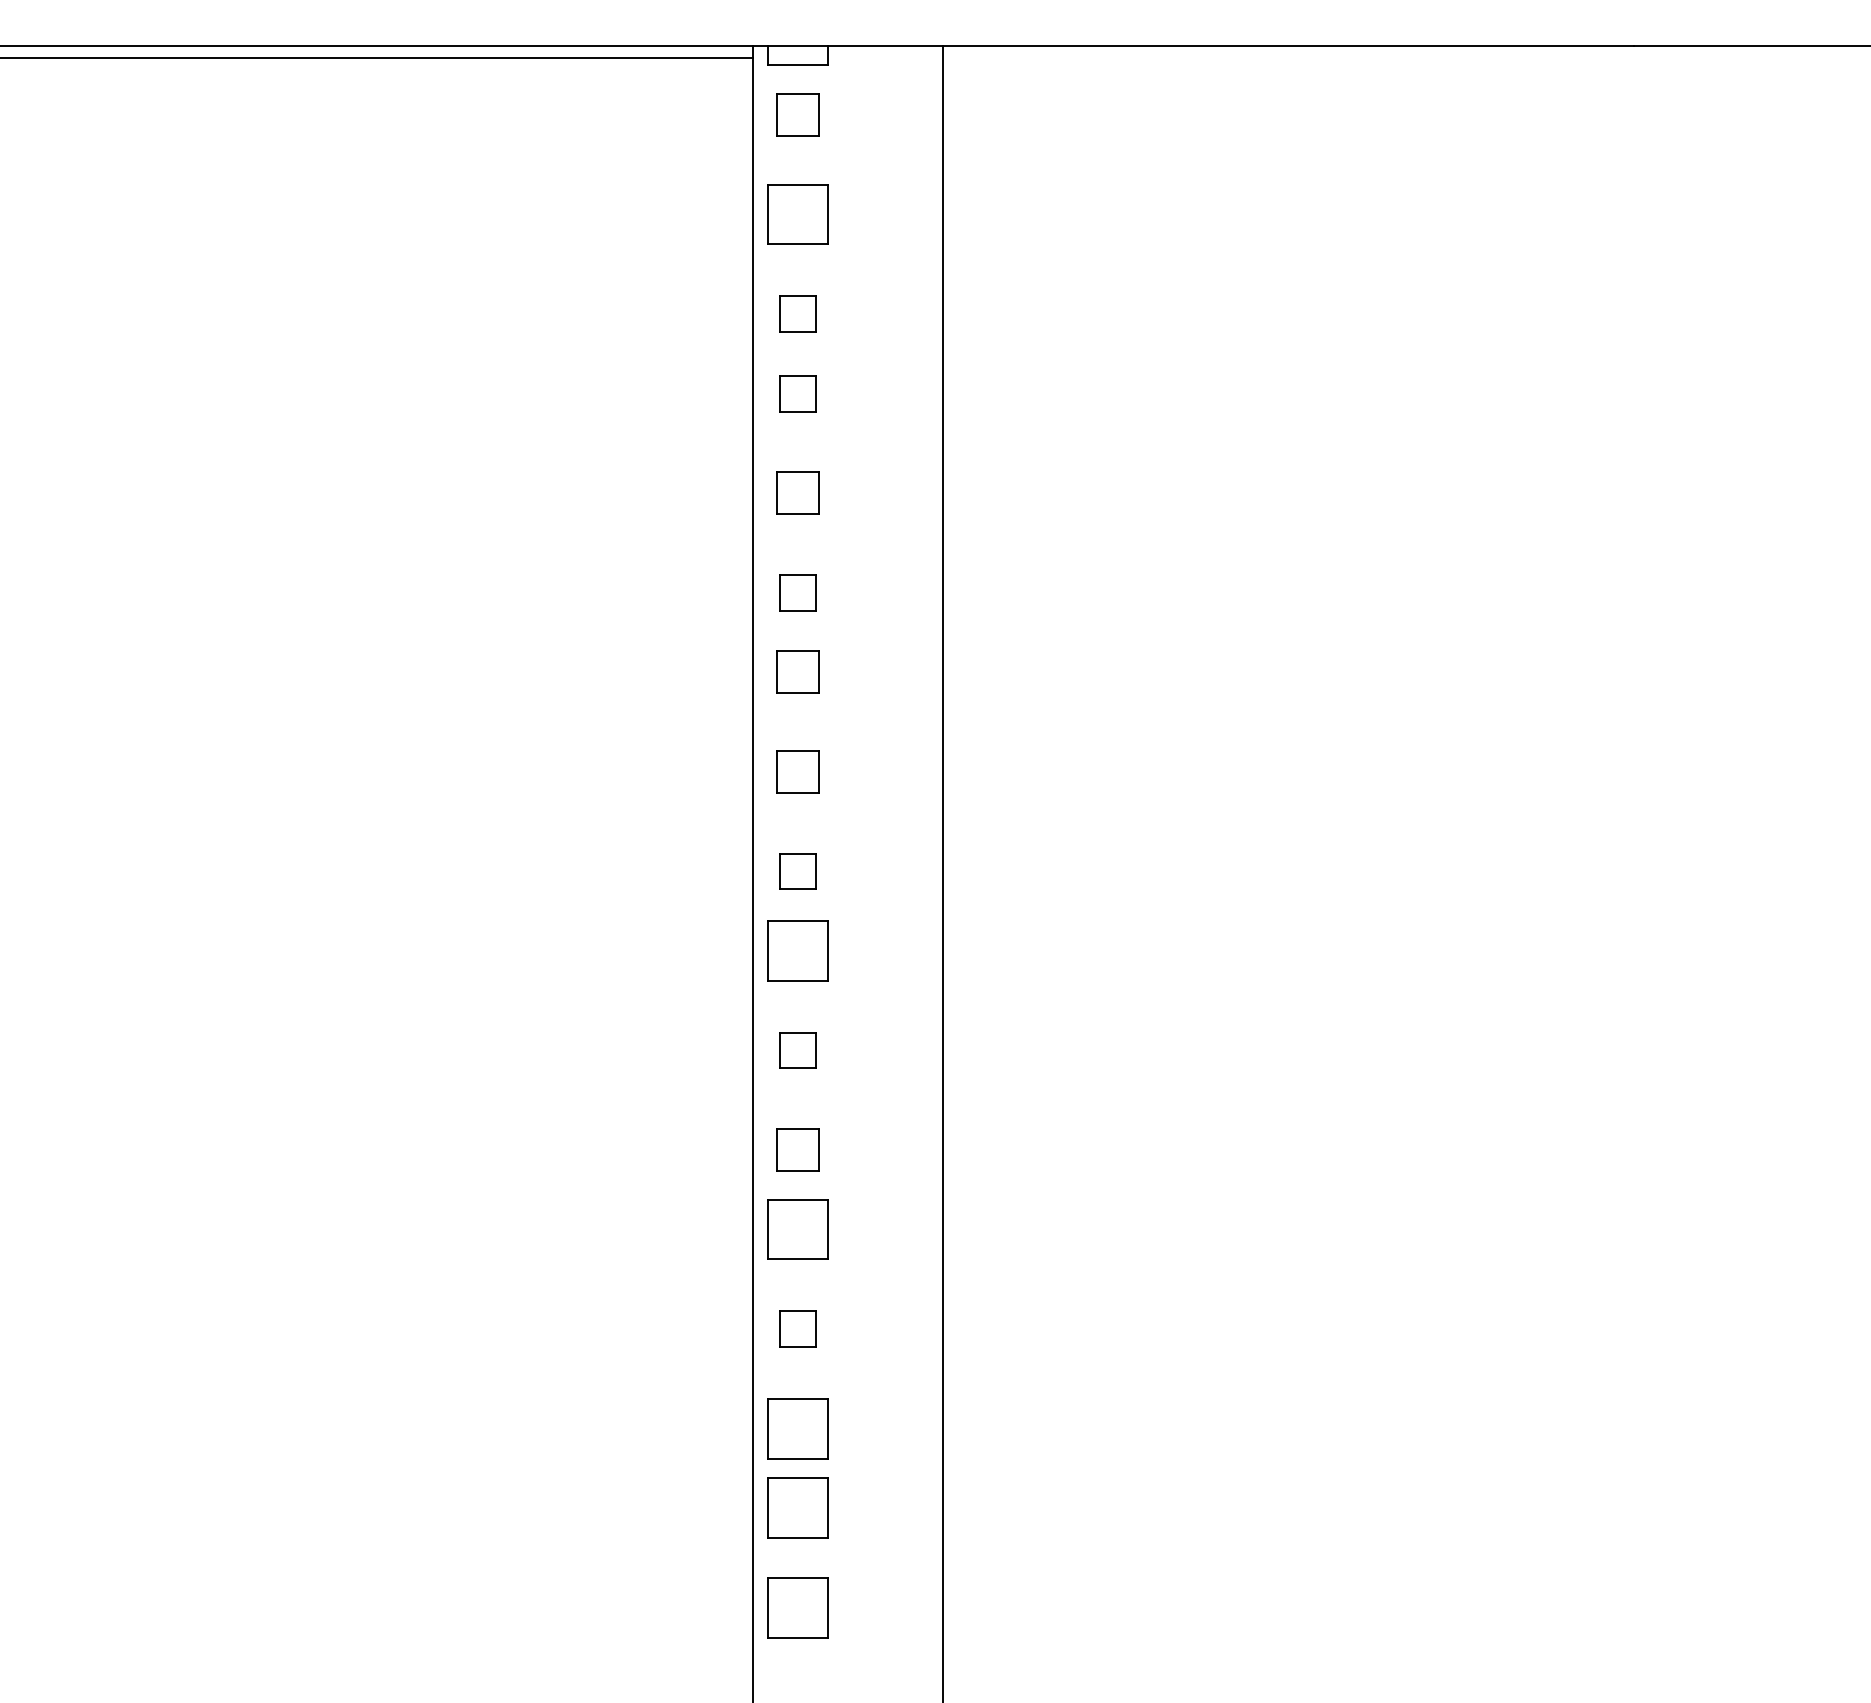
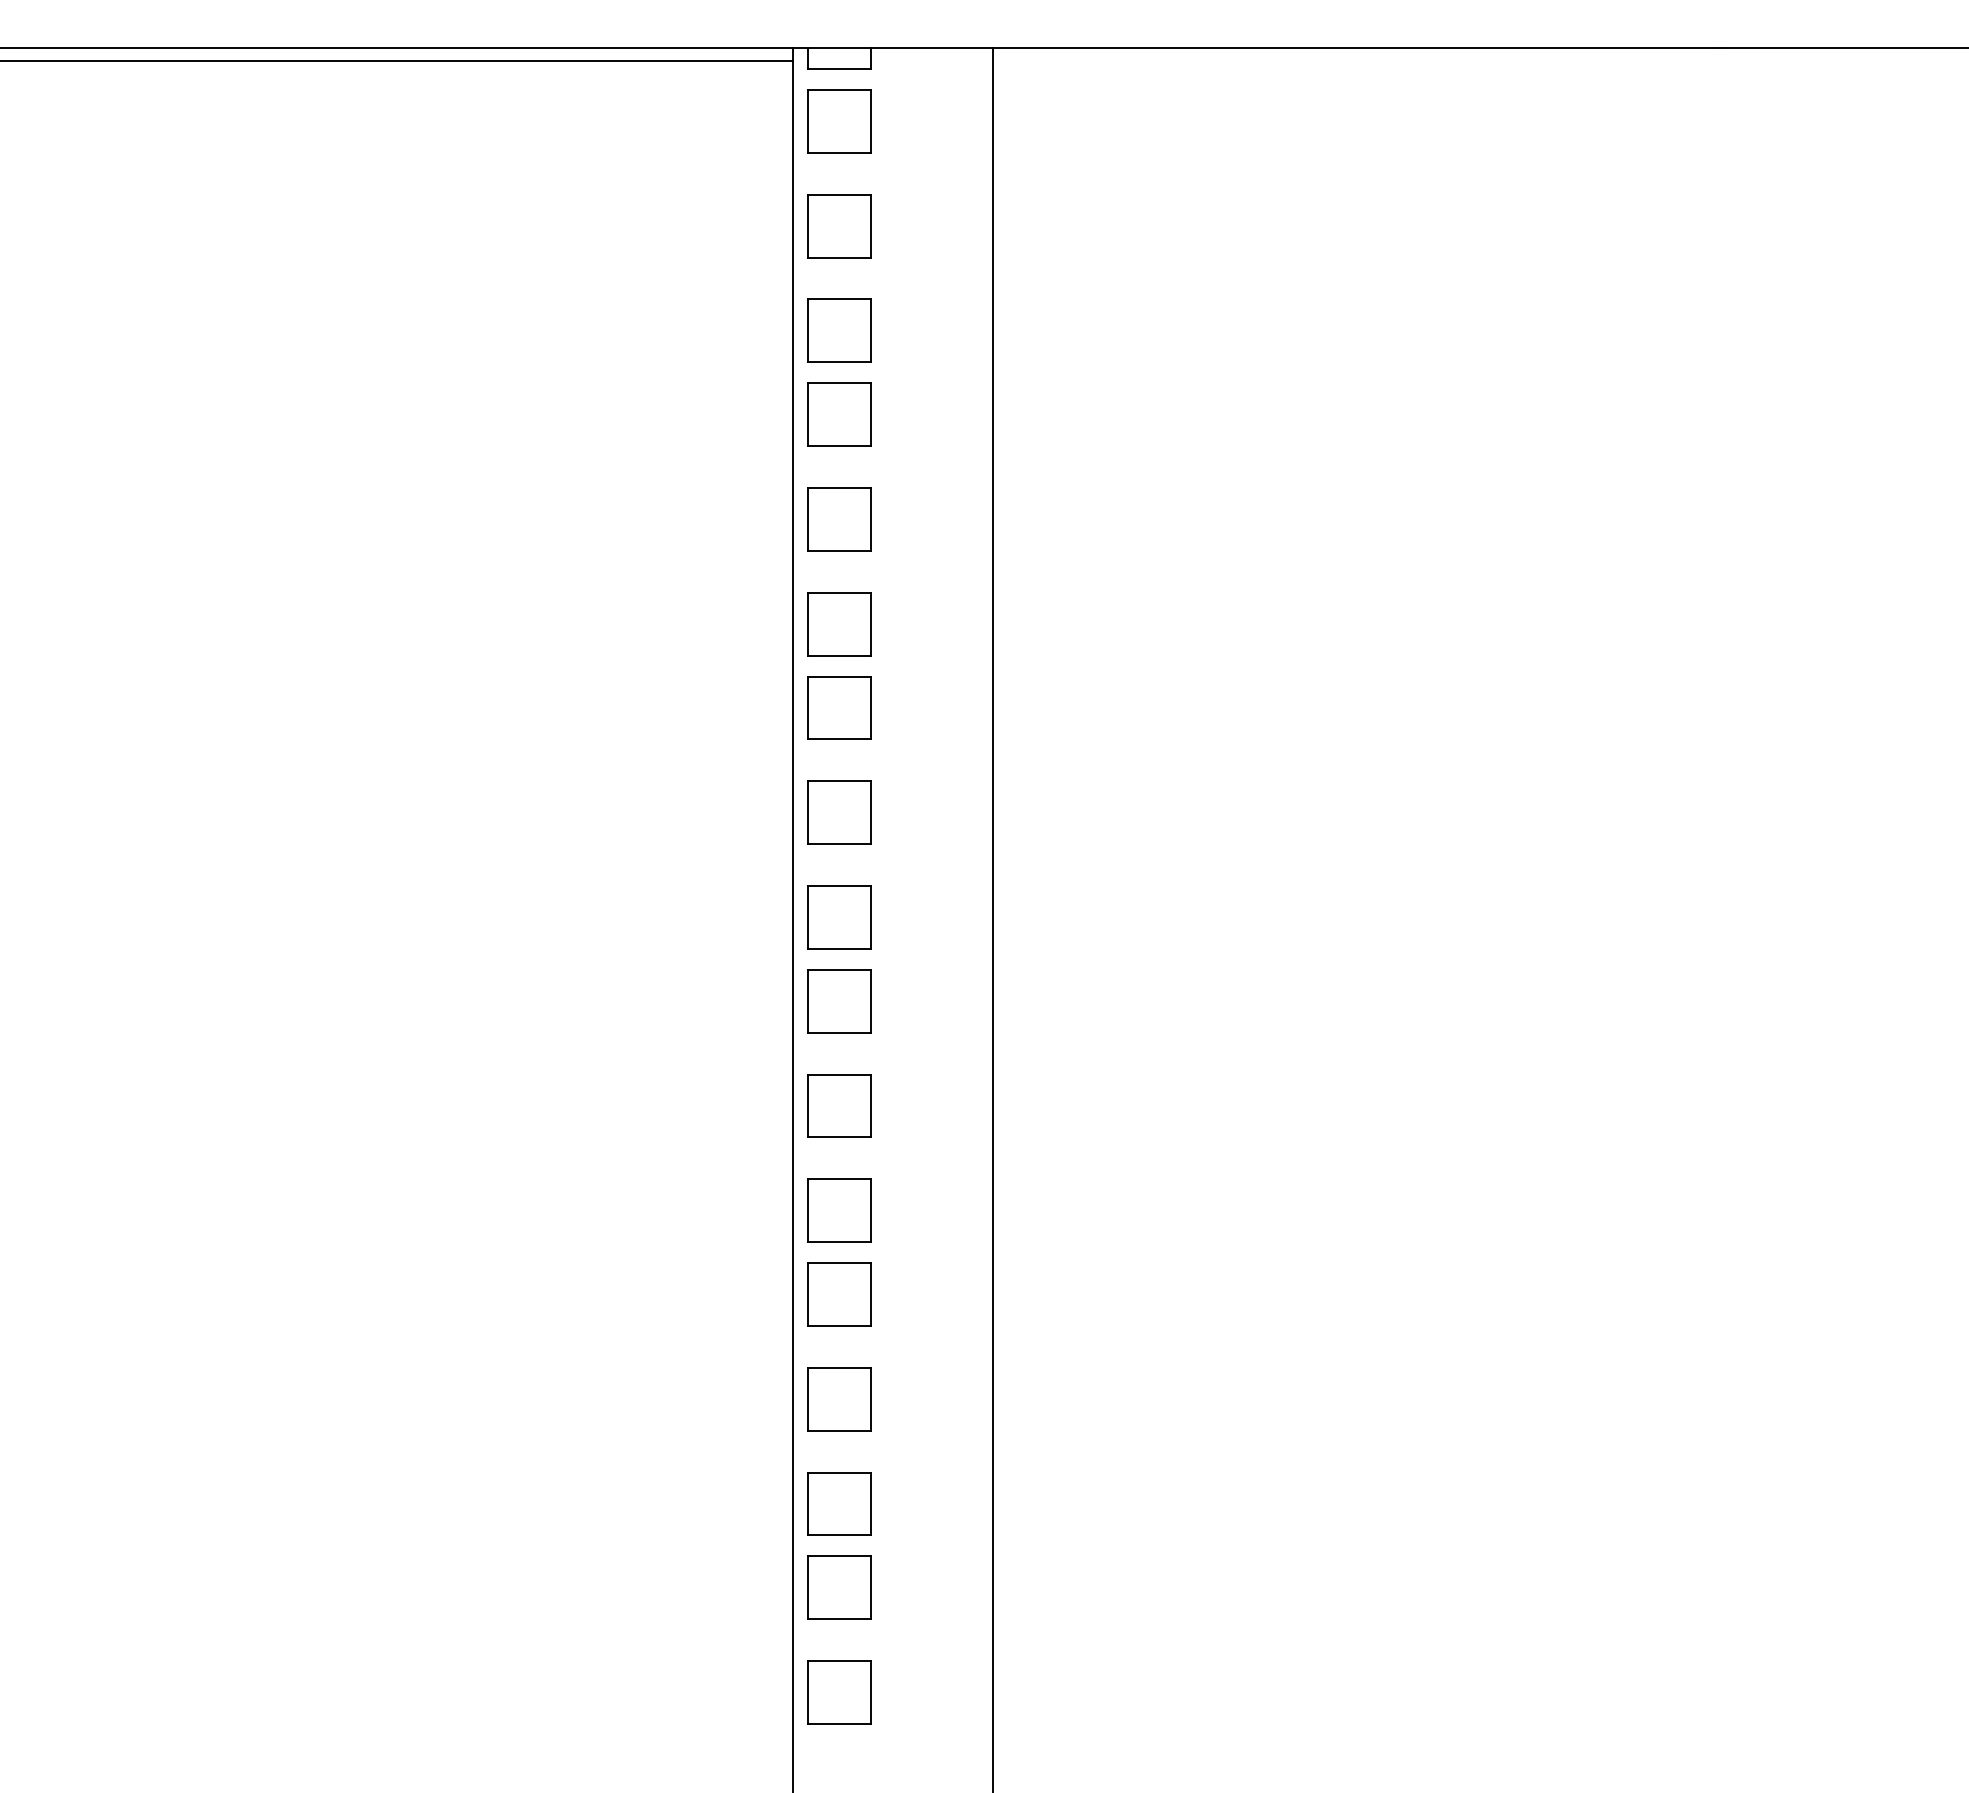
part: (797, 115) -> (839, 121), size x1.43
part: (797, 313) -> (839, 330), size x1.67
part: (797, 393) -> (839, 414), size x1.67
part: (797, 493) -> (839, 519), size x1.43
part: (797, 593) -> (839, 624), size x1.67
part: (797, 671) -> (839, 707), size x1.43
part: (797, 771) -> (839, 812), size x1.43
part: (797, 871) -> (839, 917), size x1.67
part: (797, 1050) -> (839, 1105), size x1.67
part: (797, 1149) -> (839, 1210), size x1.43
part: (797, 1329) -> (839, 1399), size x1.67

